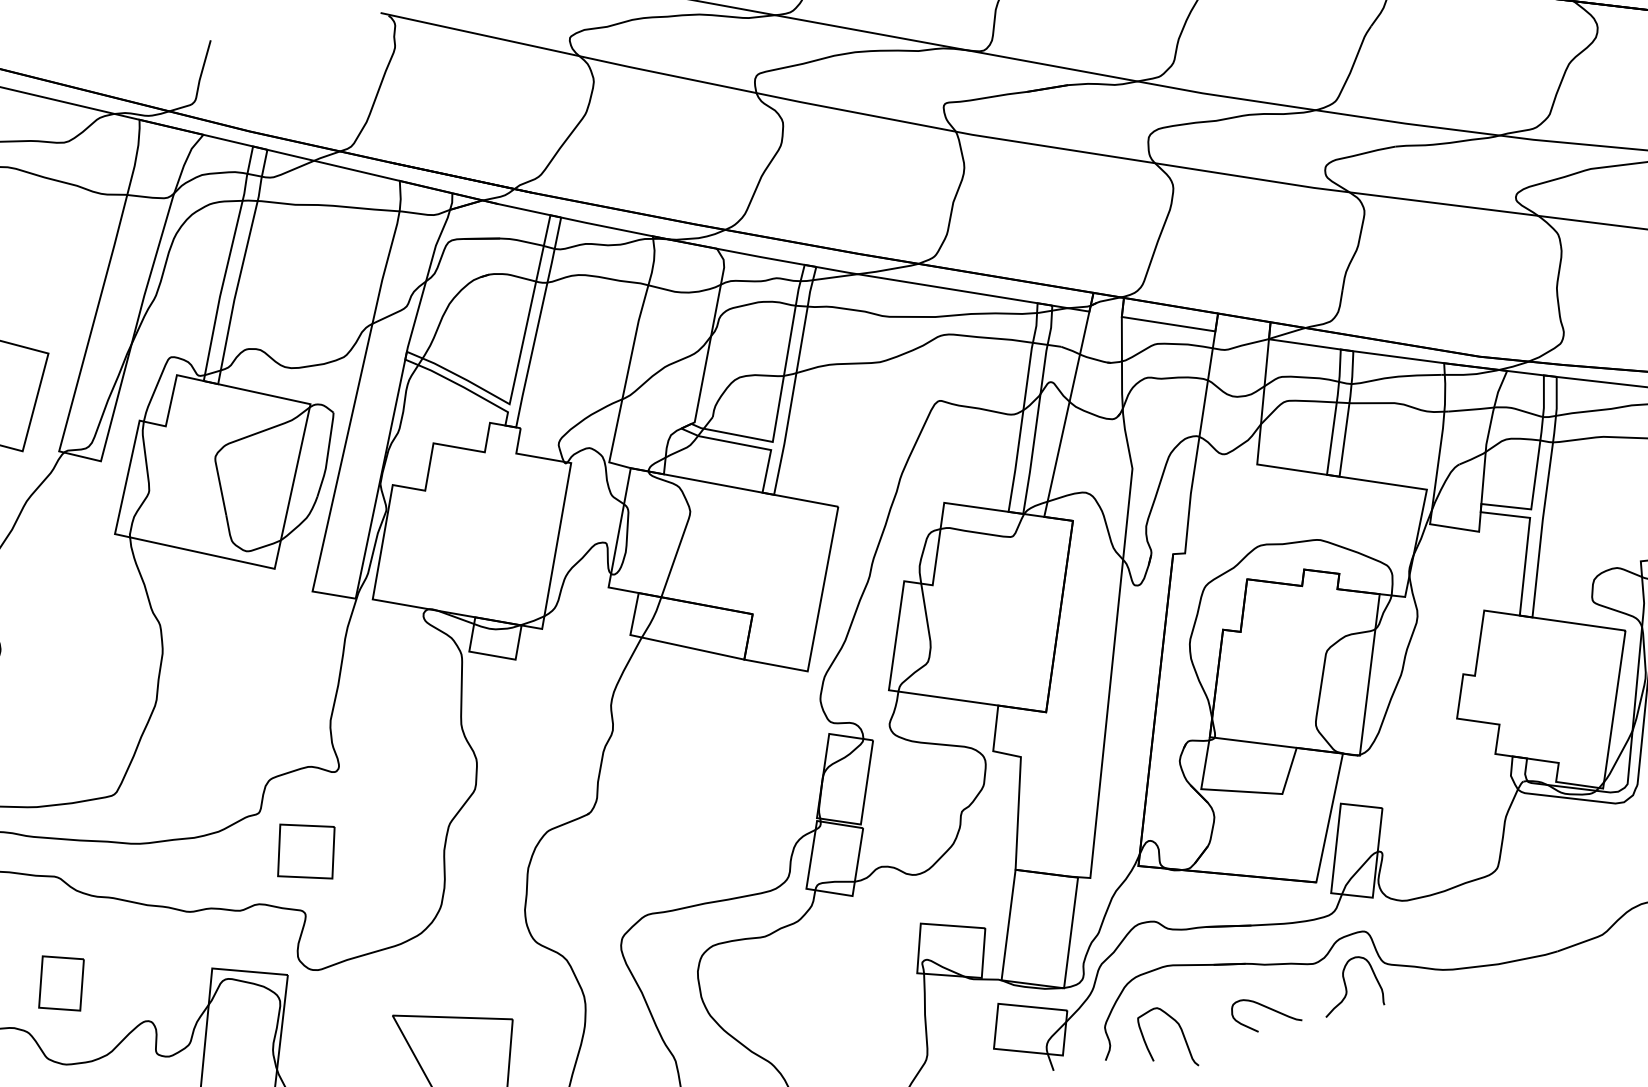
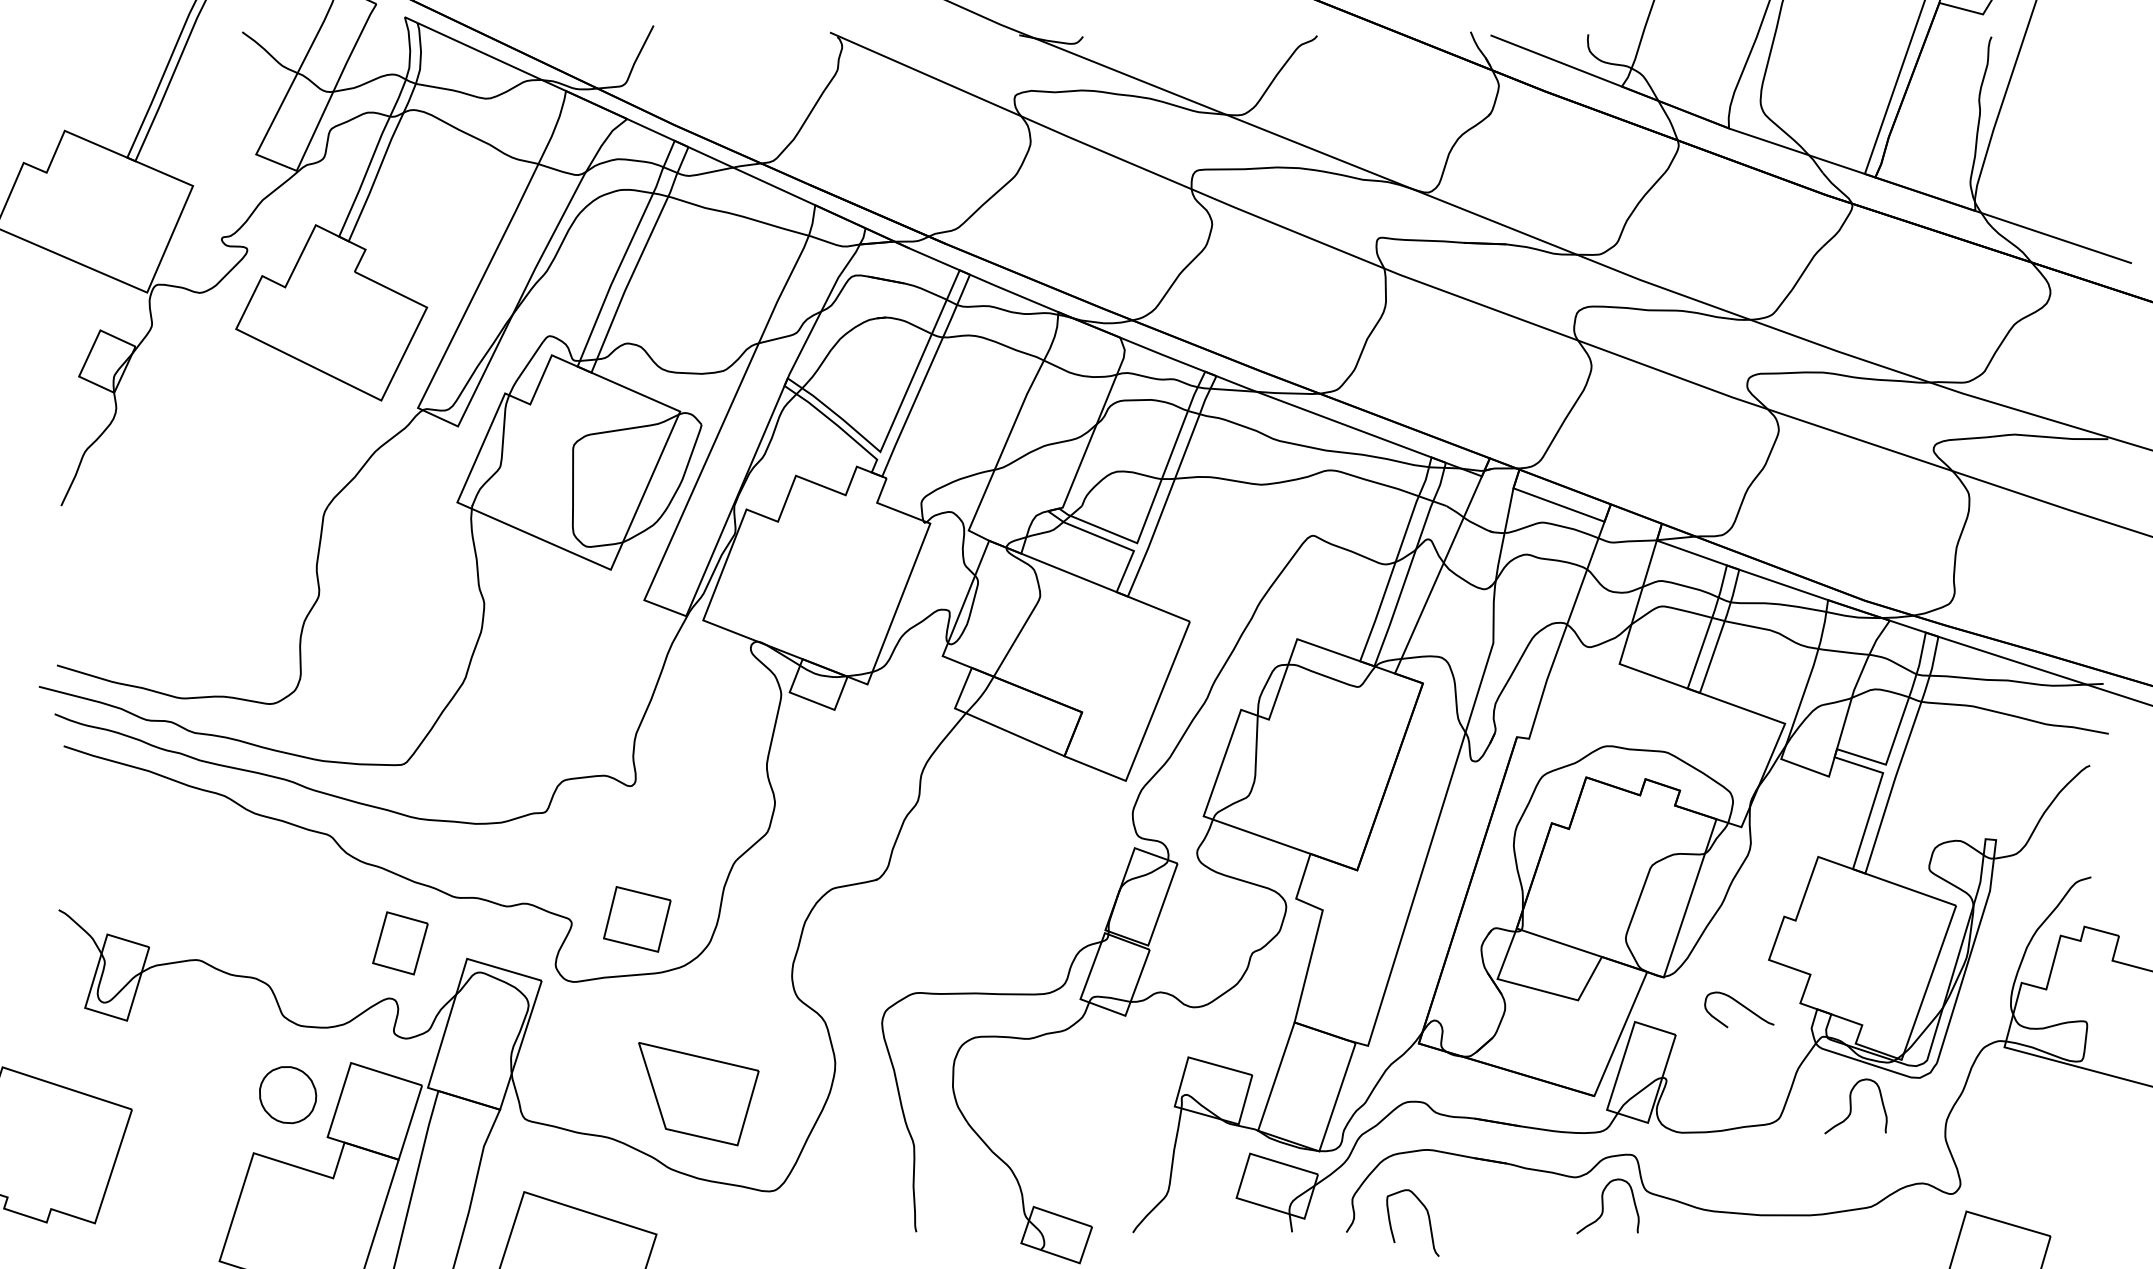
curve: (1564, 842) -> (1851, 1106), added
part: (306, 851) -> (637, 919), moved
part: (61, 983) -> (400, 943), moved
curve: (1266, 1008) -> (1740, 1005), moved

